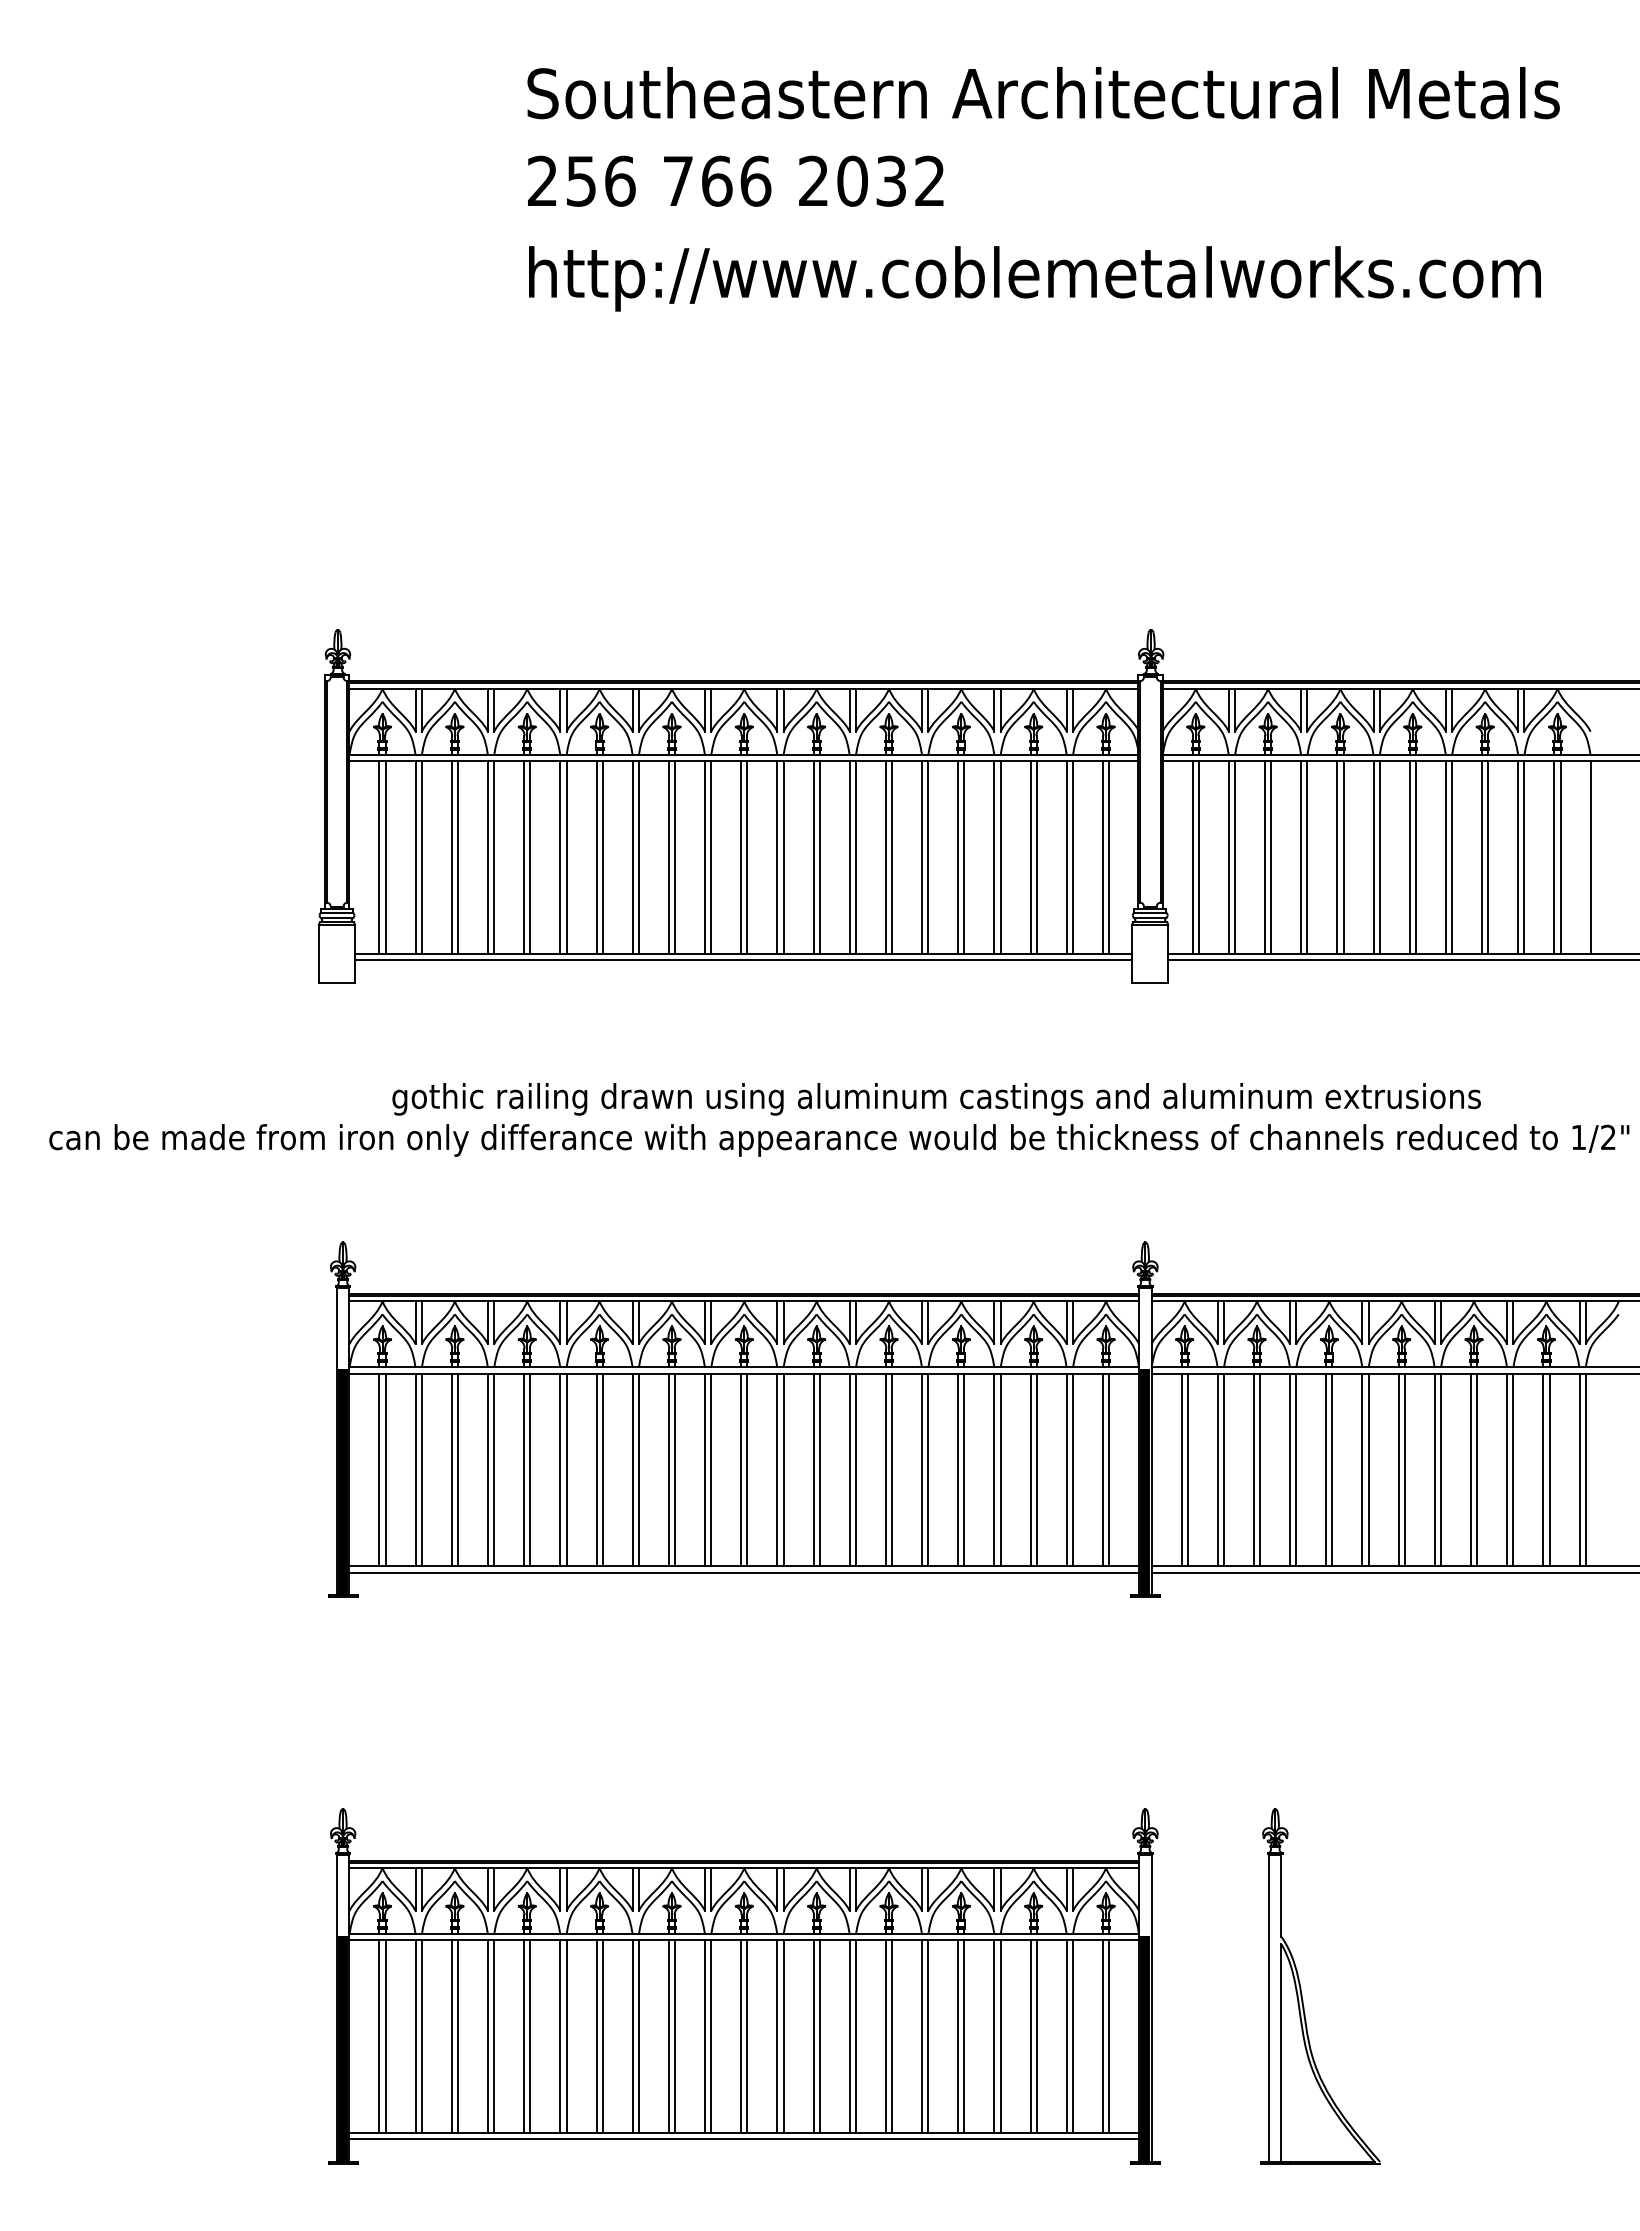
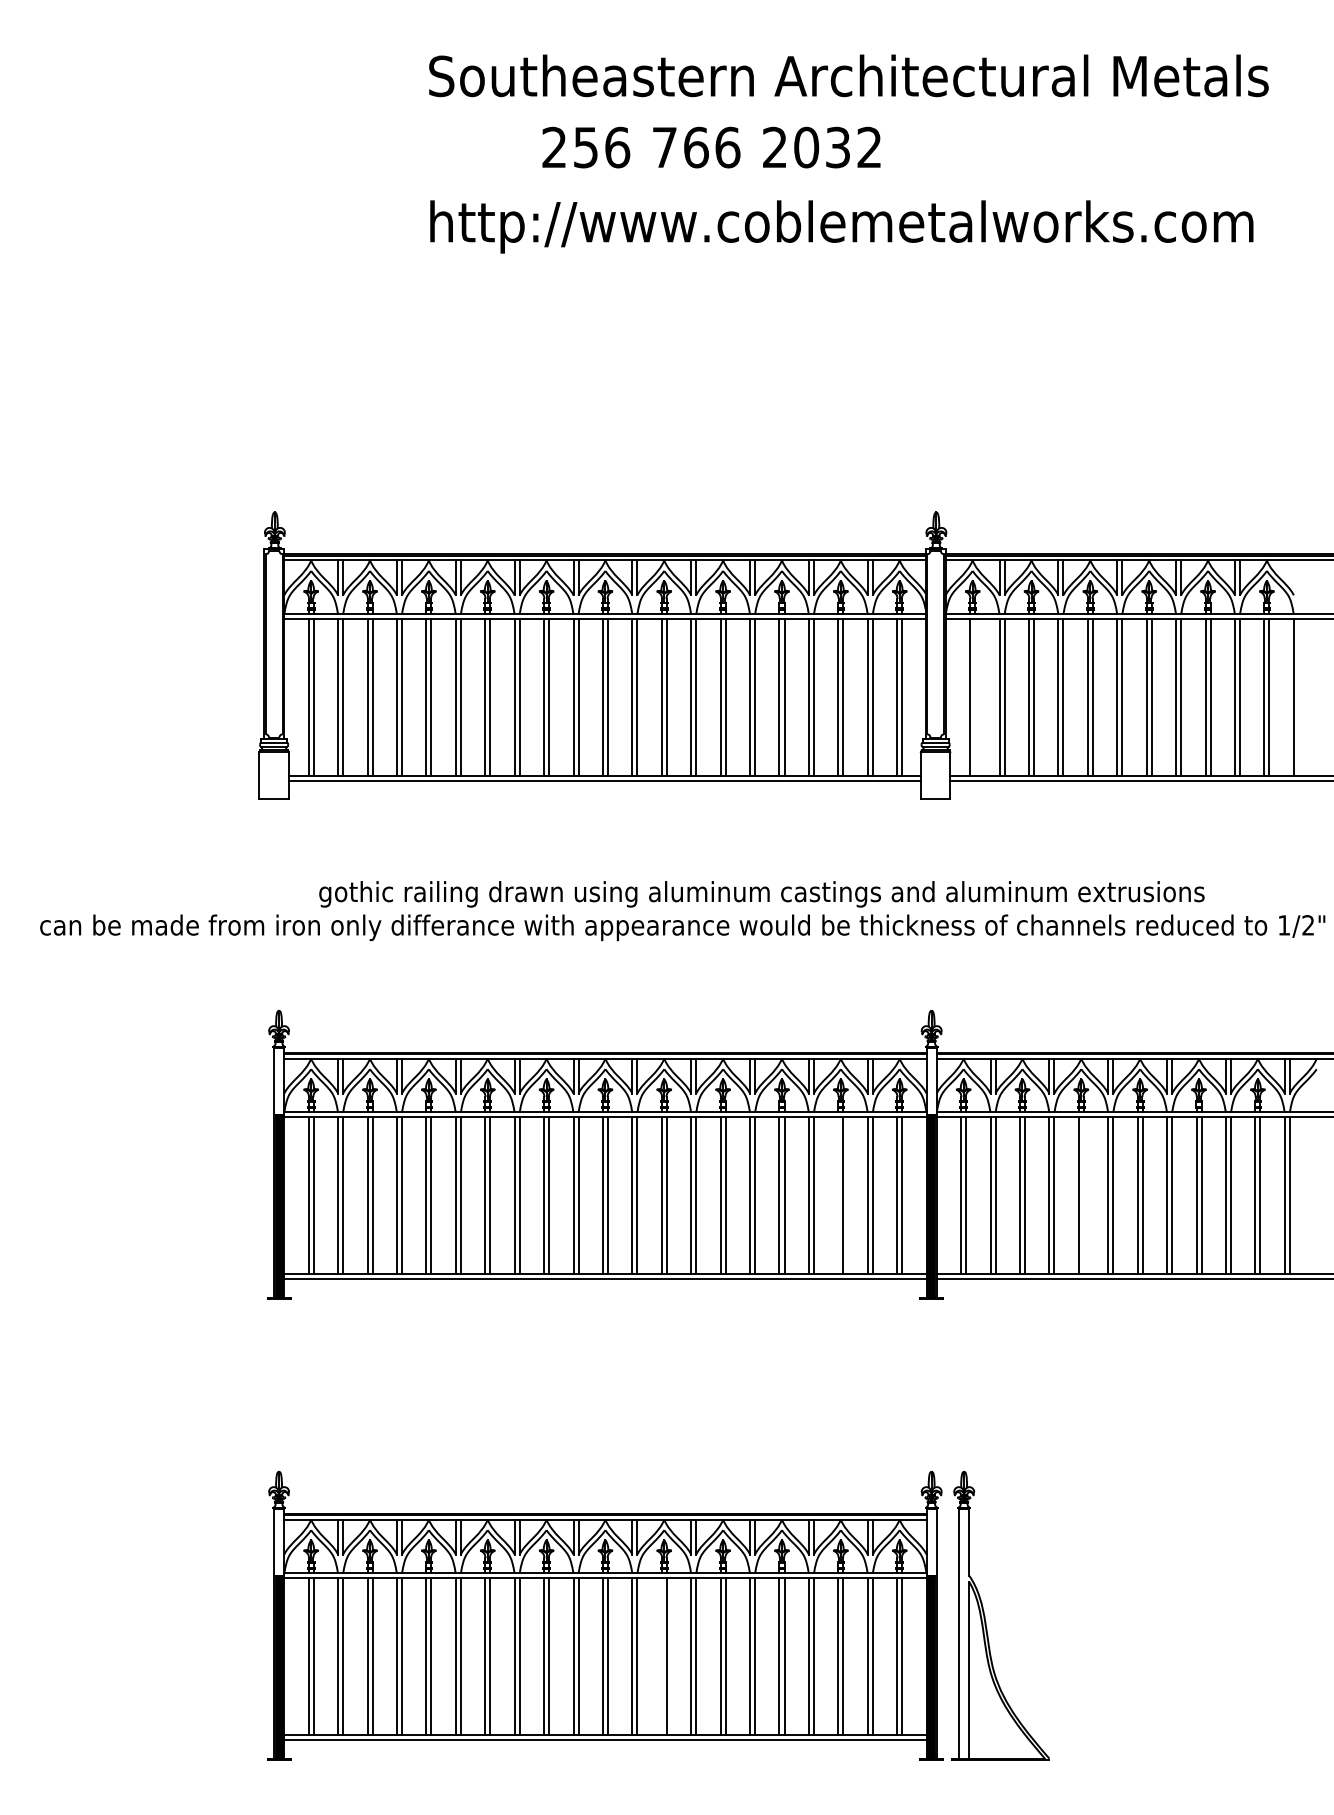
text: (735, 180) -> (711, 146), moved
line: (1198, 857) -> (974, 697), removed
line: (1030, 1469) -> (838, 1195), removed
line: (1332, 1469) -> (1083, 1195), removed
part: (1301, 1987) -> (985, 1616), moved
line: (813, 2036) -> (661, 1656), removed

